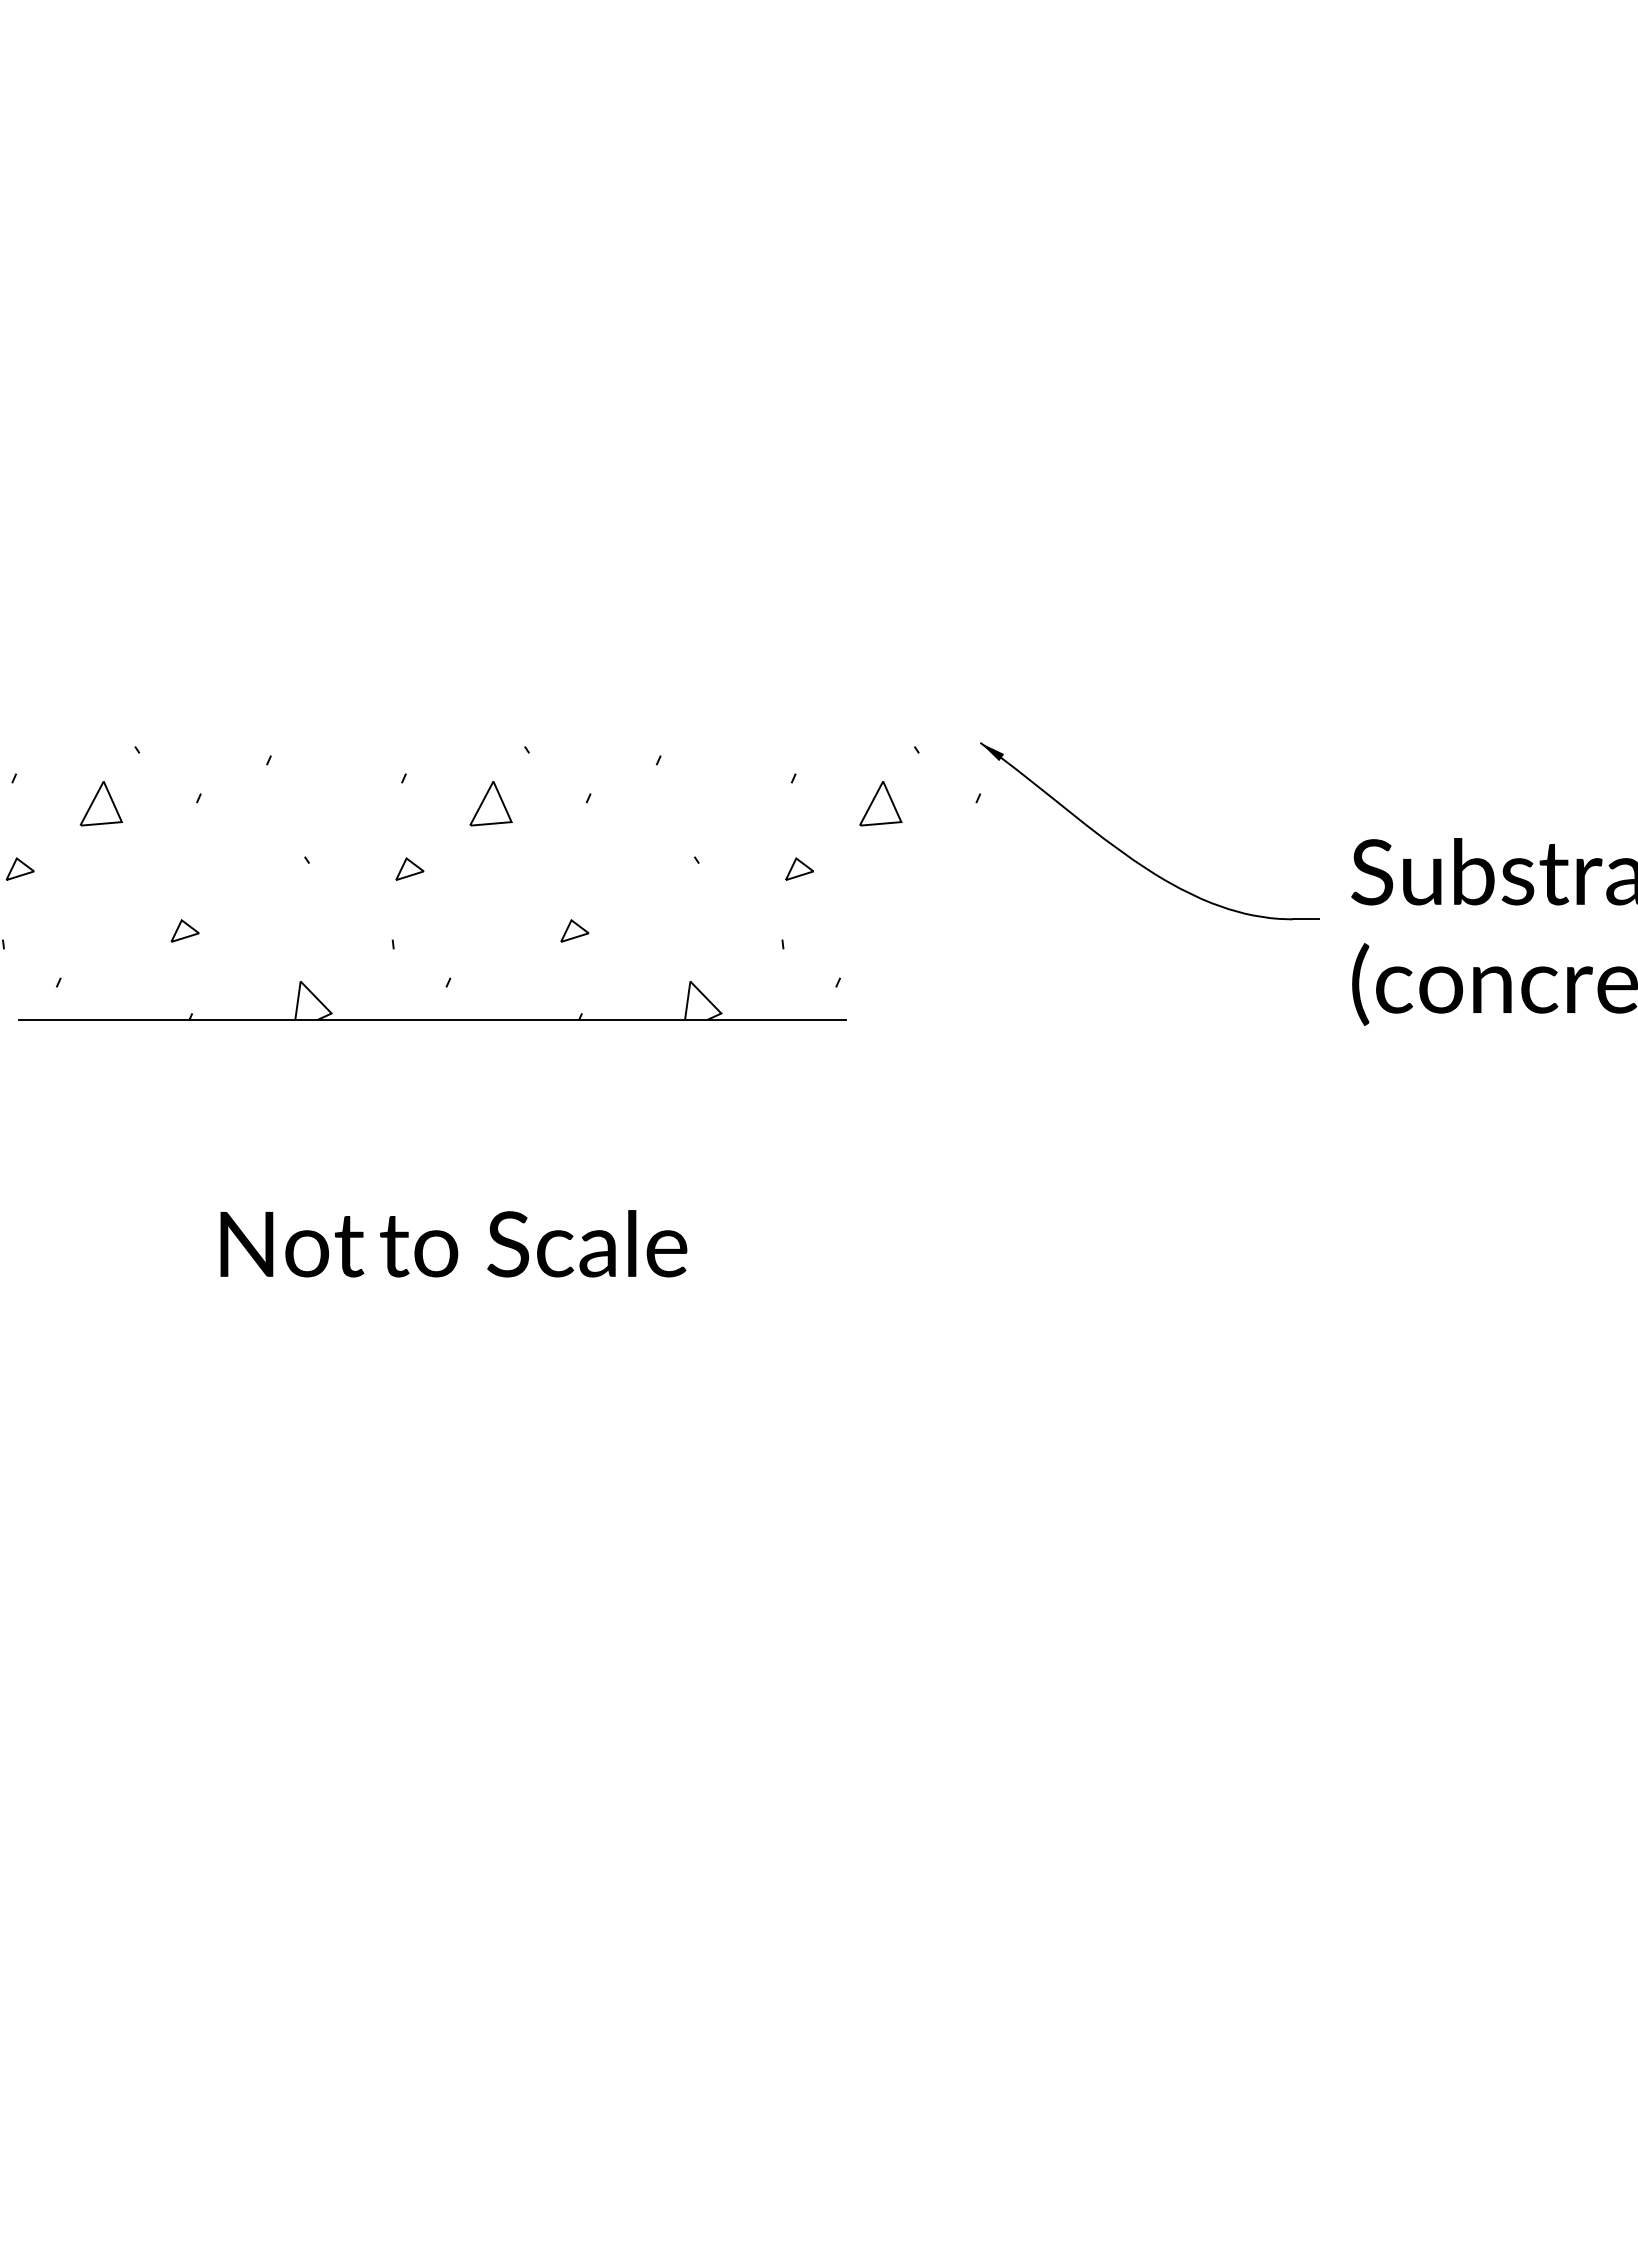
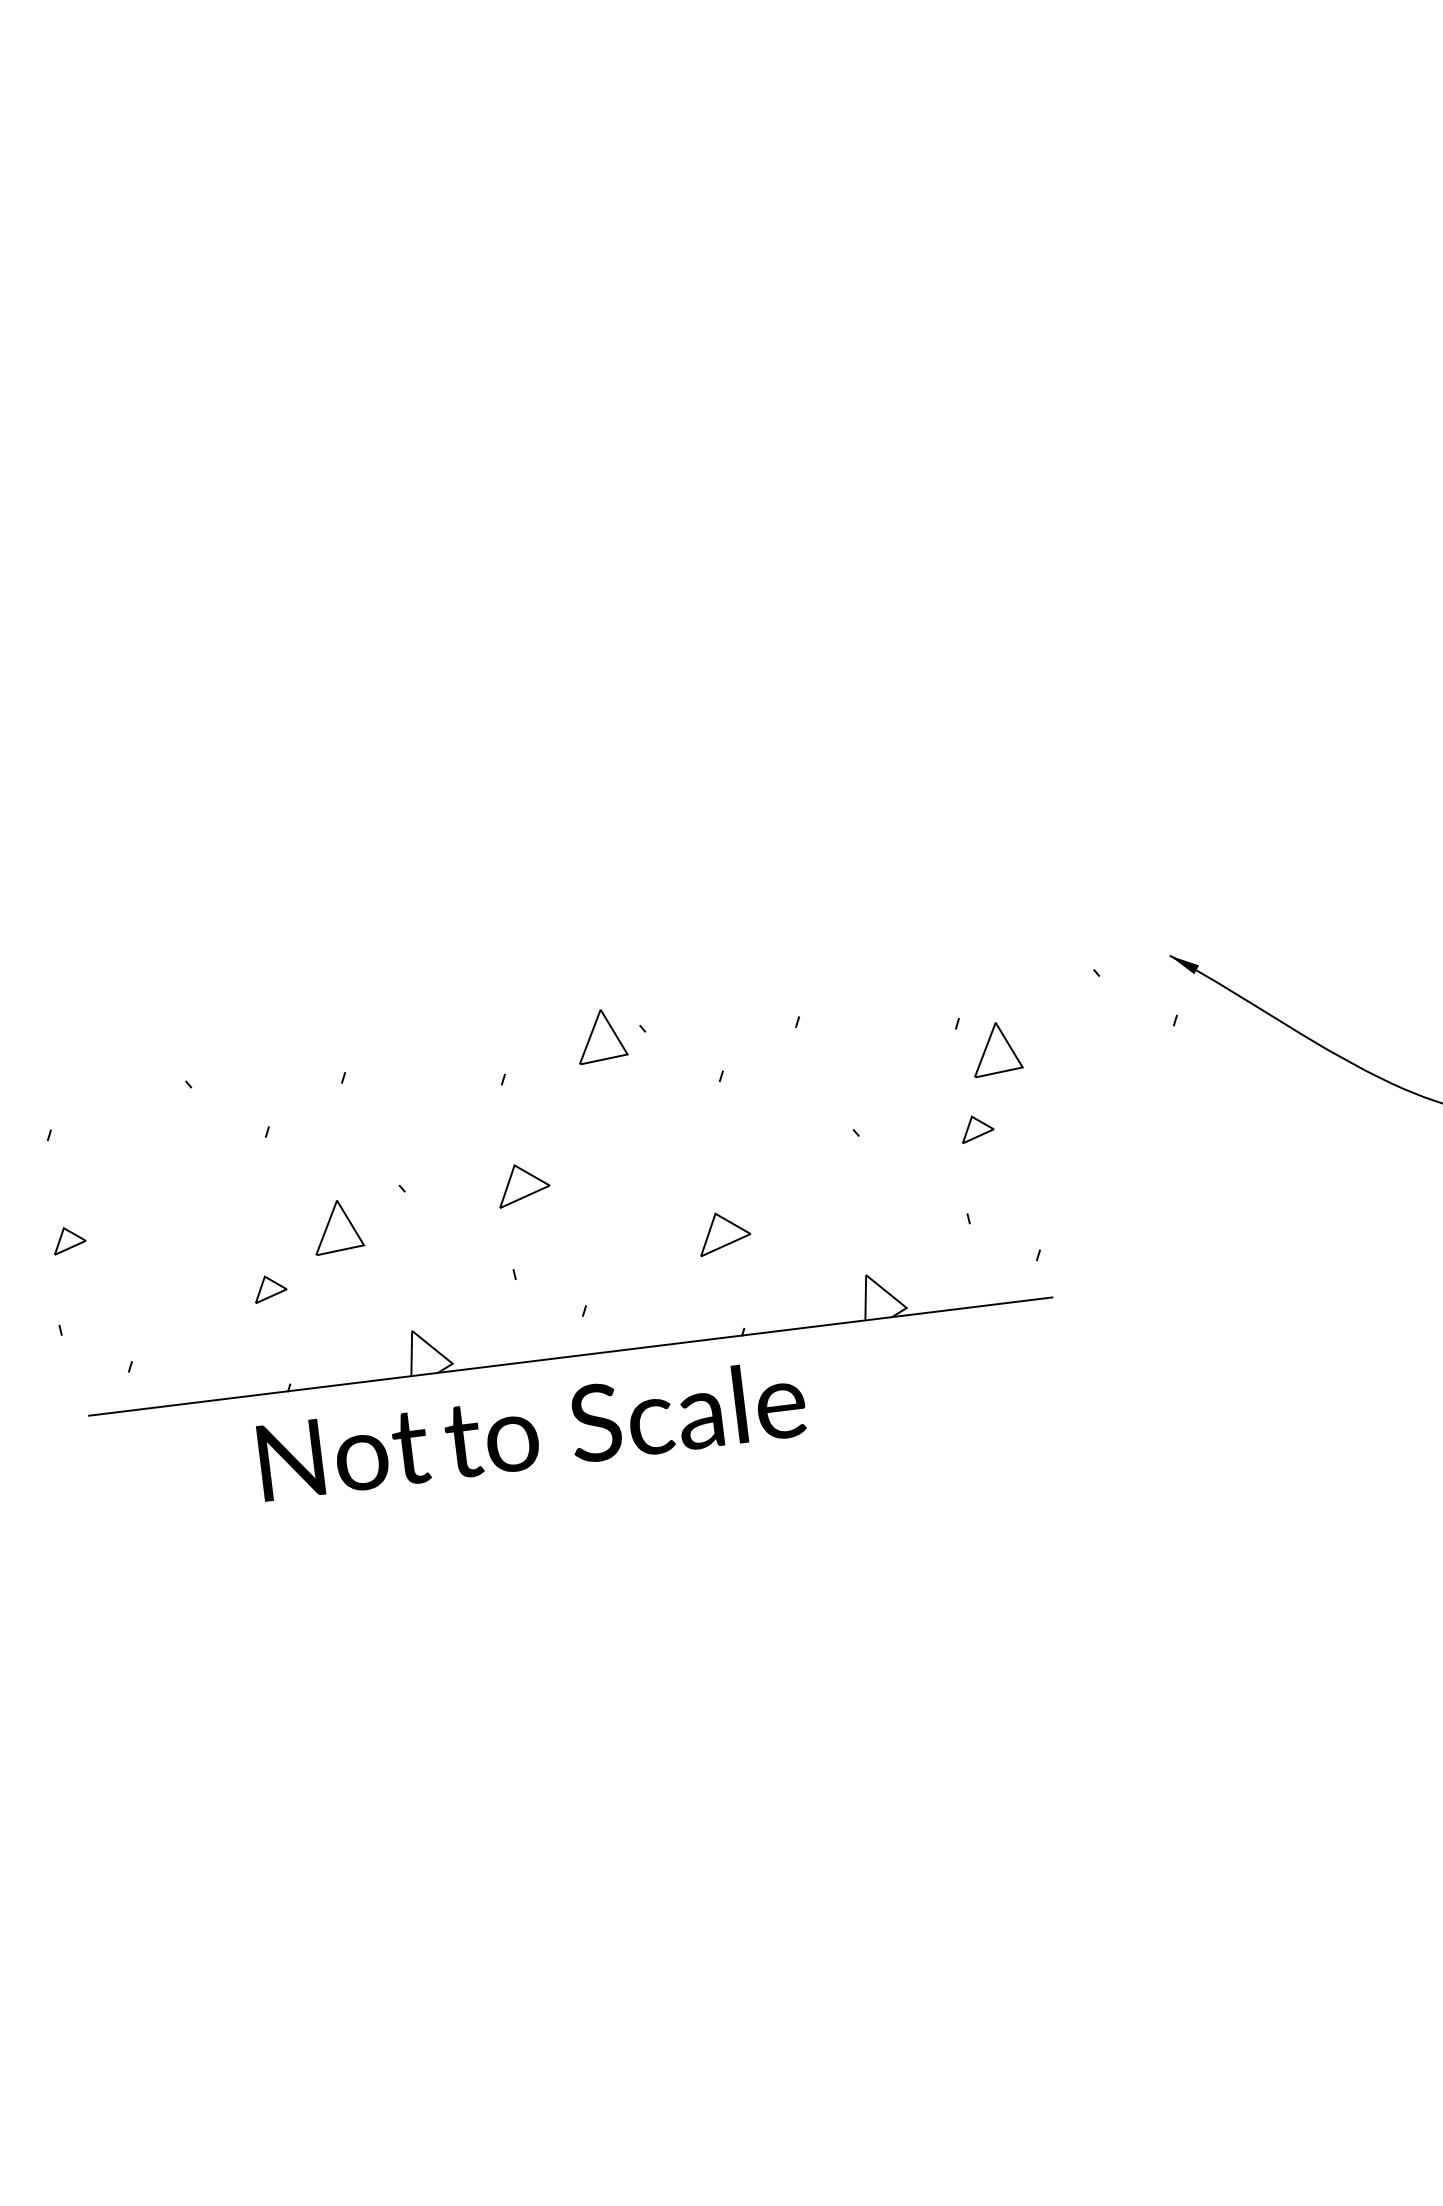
line: (95, 799) -> (330, 1222), moved
line: (484, 800) -> (592, 1033), moved
line: (874, 800) -> (988, 1046), moved
part: (409, 868) -> (522, 1183), size x1.6
part: (574, 930) -> (723, 1232), size x1.6
text: (453, 1243) -> (531, 1429), moved

